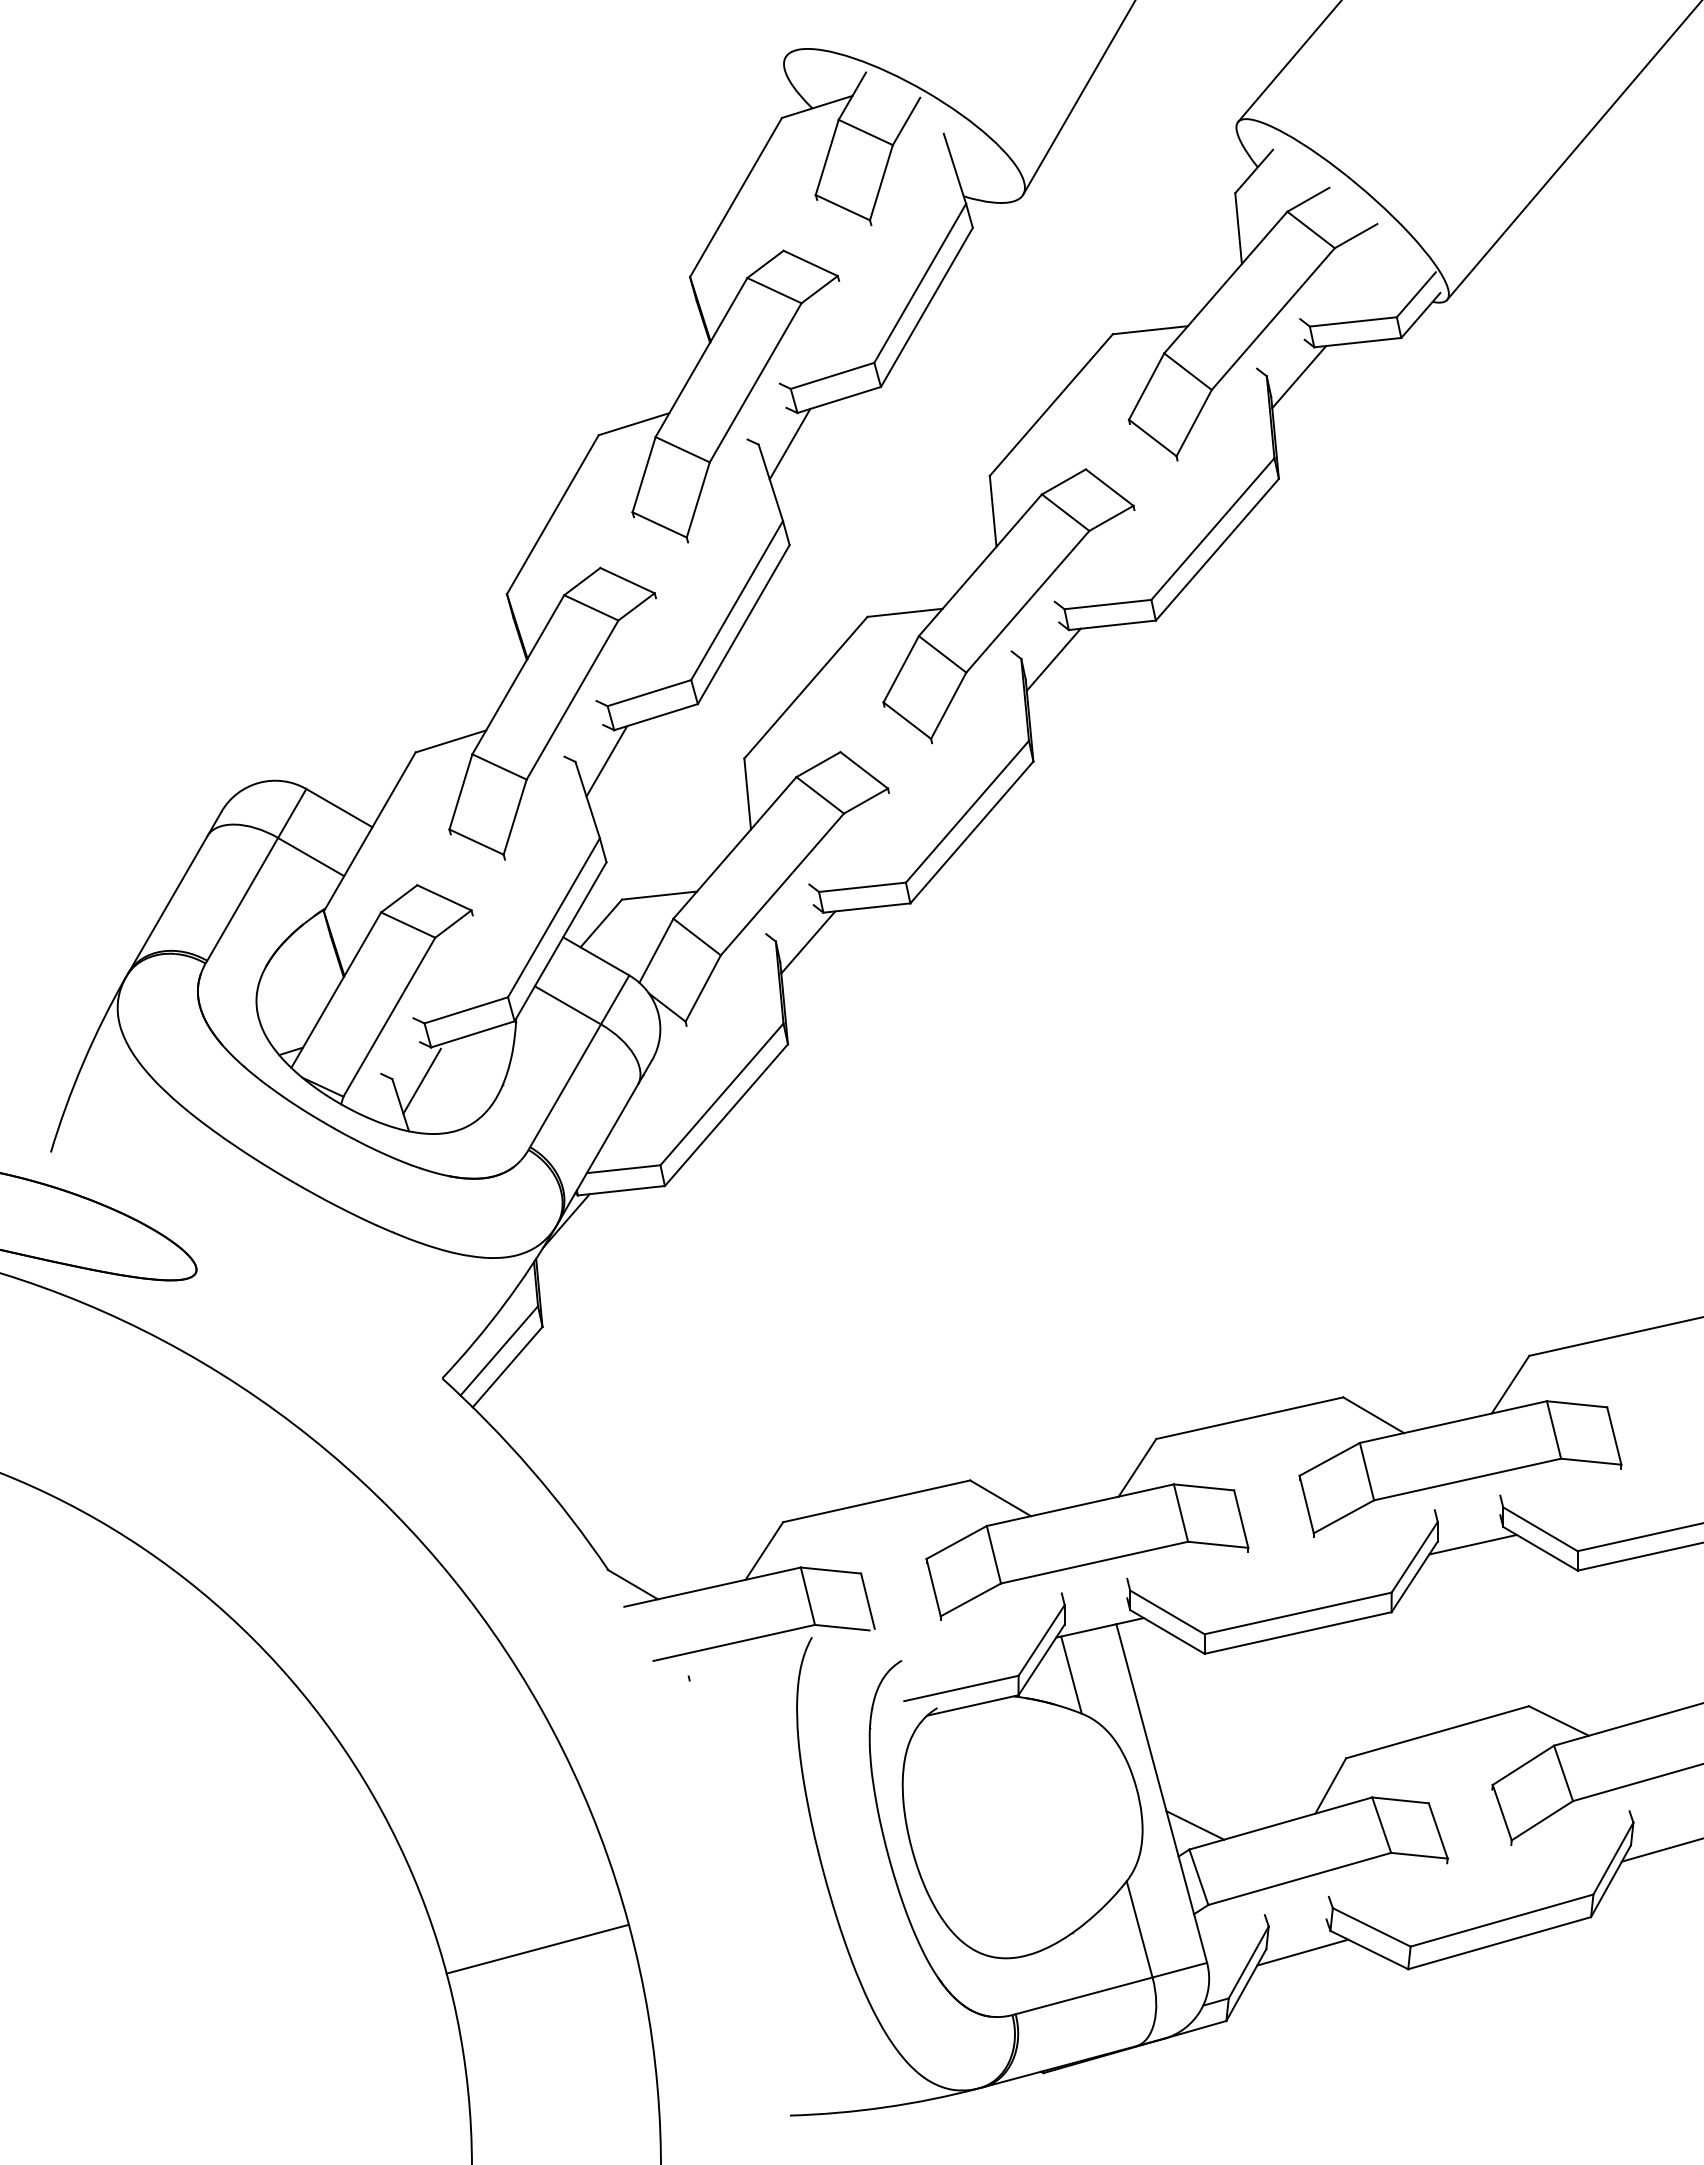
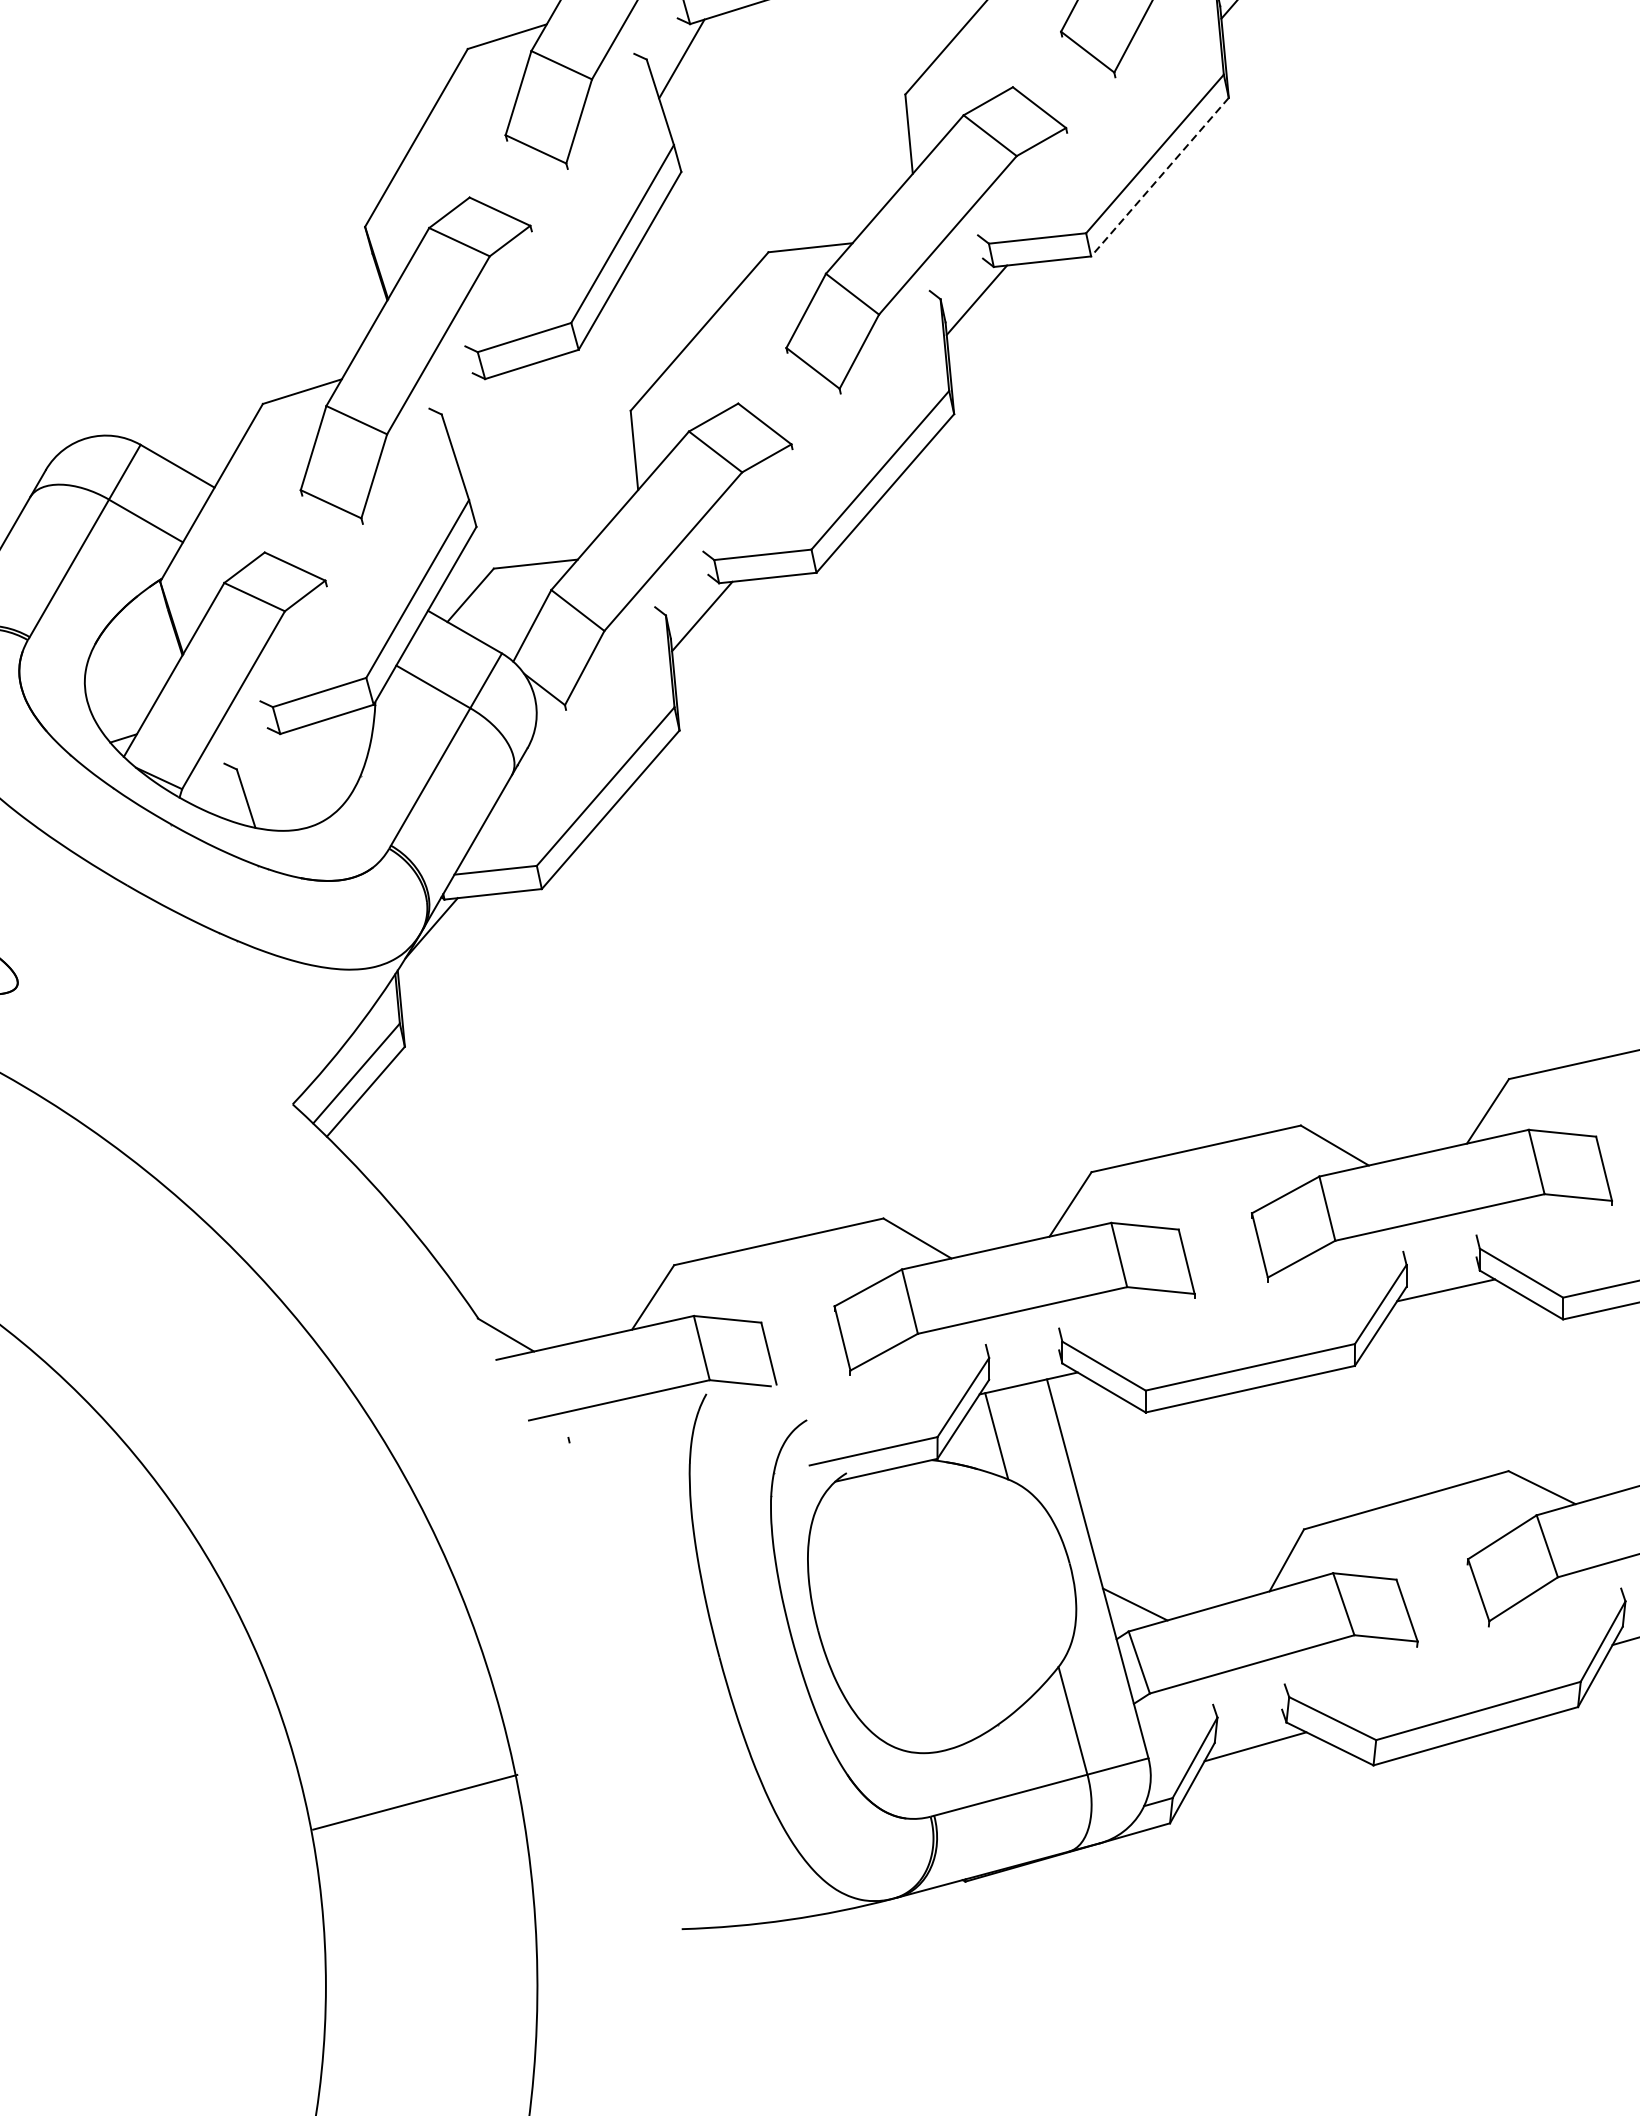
line: (1217, 549) -> (1160, 176), solid -> dashed
line: (606, 761) -> (476, 414), removed
line: (421, 1080) -> (269, 771), removed
line: (537, 1948) -> (414, 1801), moved

